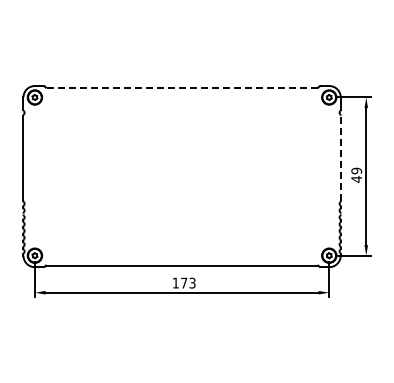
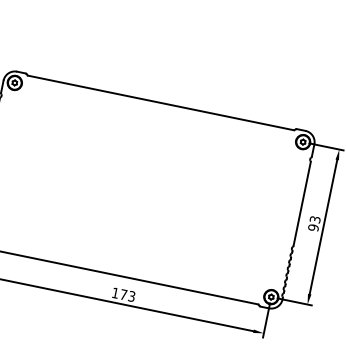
line: (182, 87) -> (161, 102), dashed -> solid
line: (340, 158) -> (301, 204), dashed -> solid
text: (356, 174) -> (314, 223), 49 -> 93

